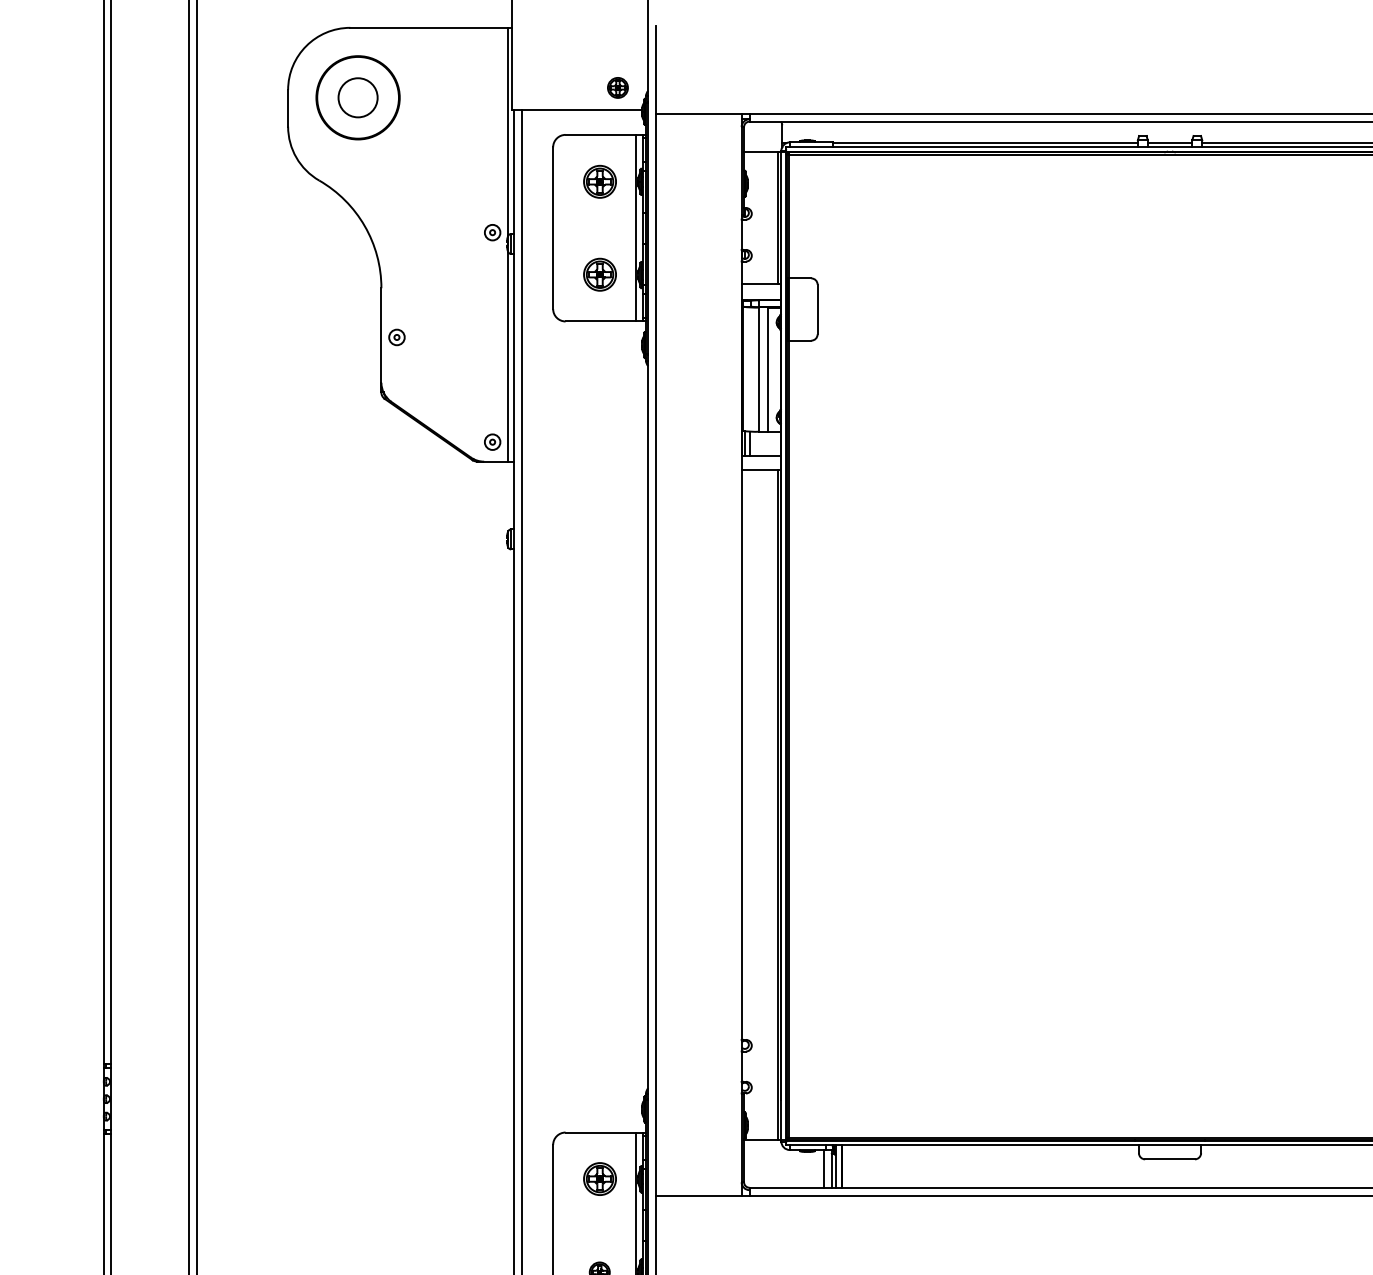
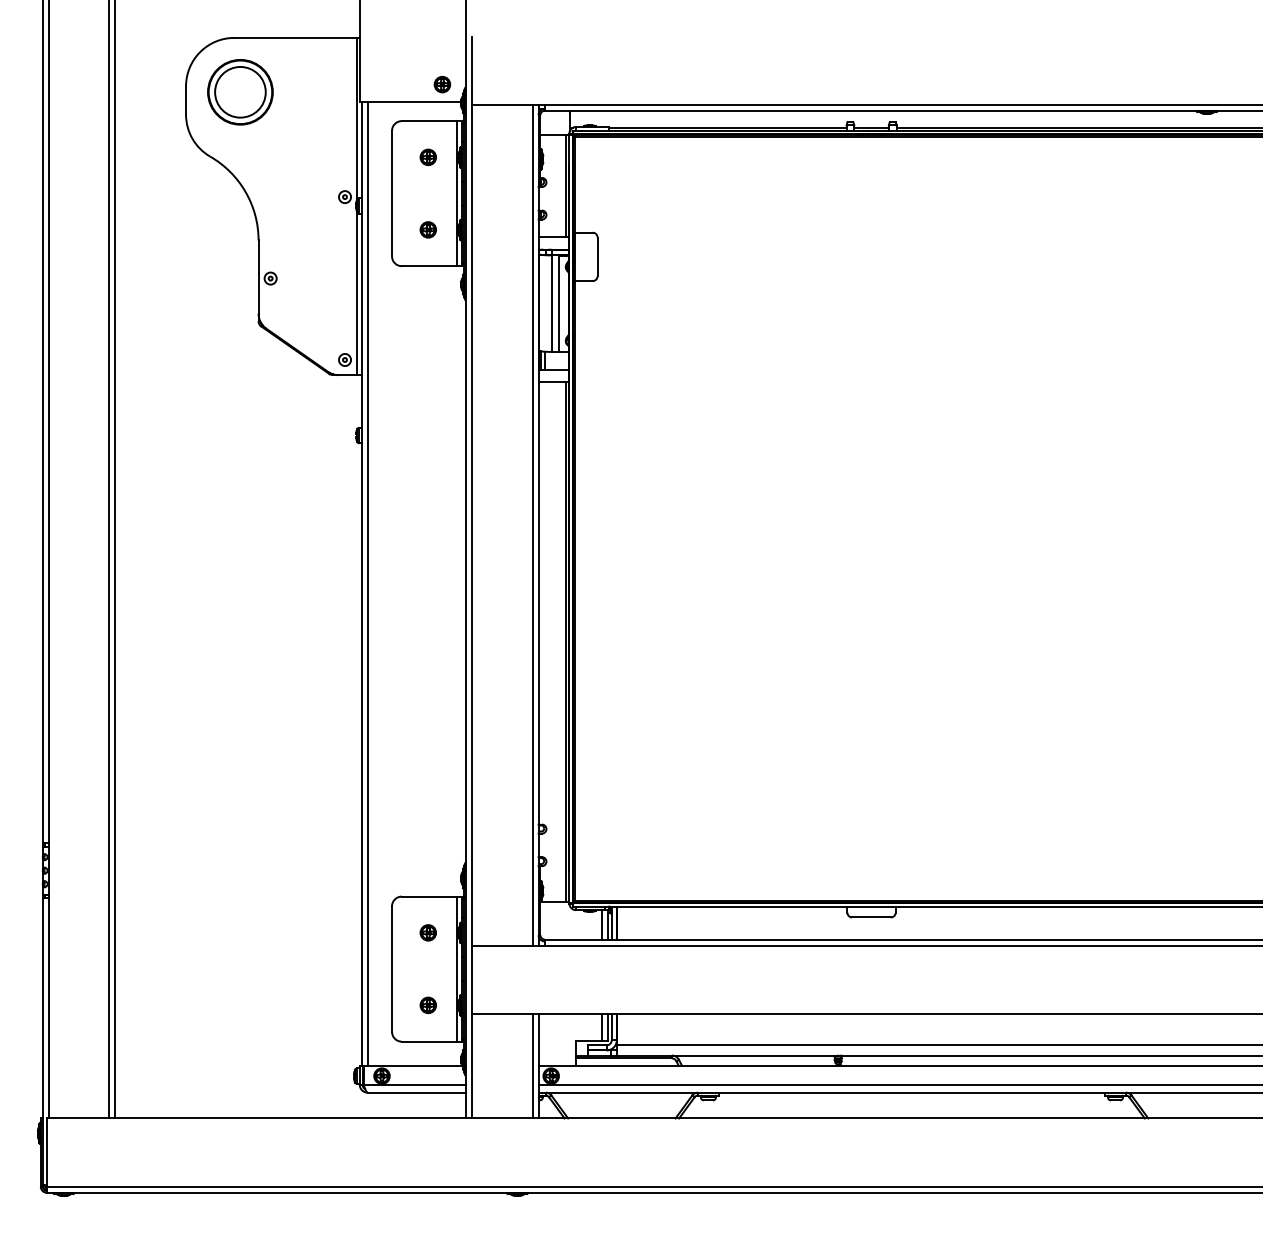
circle: (358, 96) -> (240, 91), size x1.67
part: (598, 180) -> (427, 156), size x0.62
part: (598, 274) -> (427, 229), size x0.62
line: (733, 653) -> (532, 524), added
part: (598, 1178) -> (427, 932), size x0.62

